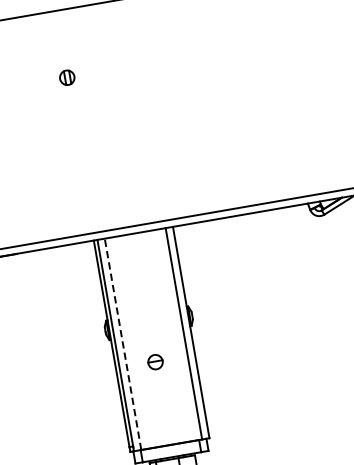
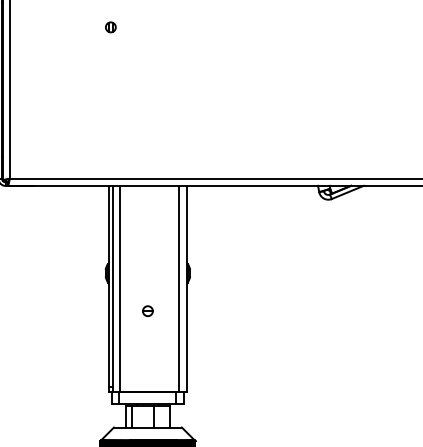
part: (66, 77) -> (110, 27), size x0.71
line: (123, 343) -> (120, 288), dashed -> solid
part: (155, 362) -> (147, 311), size x0.71

